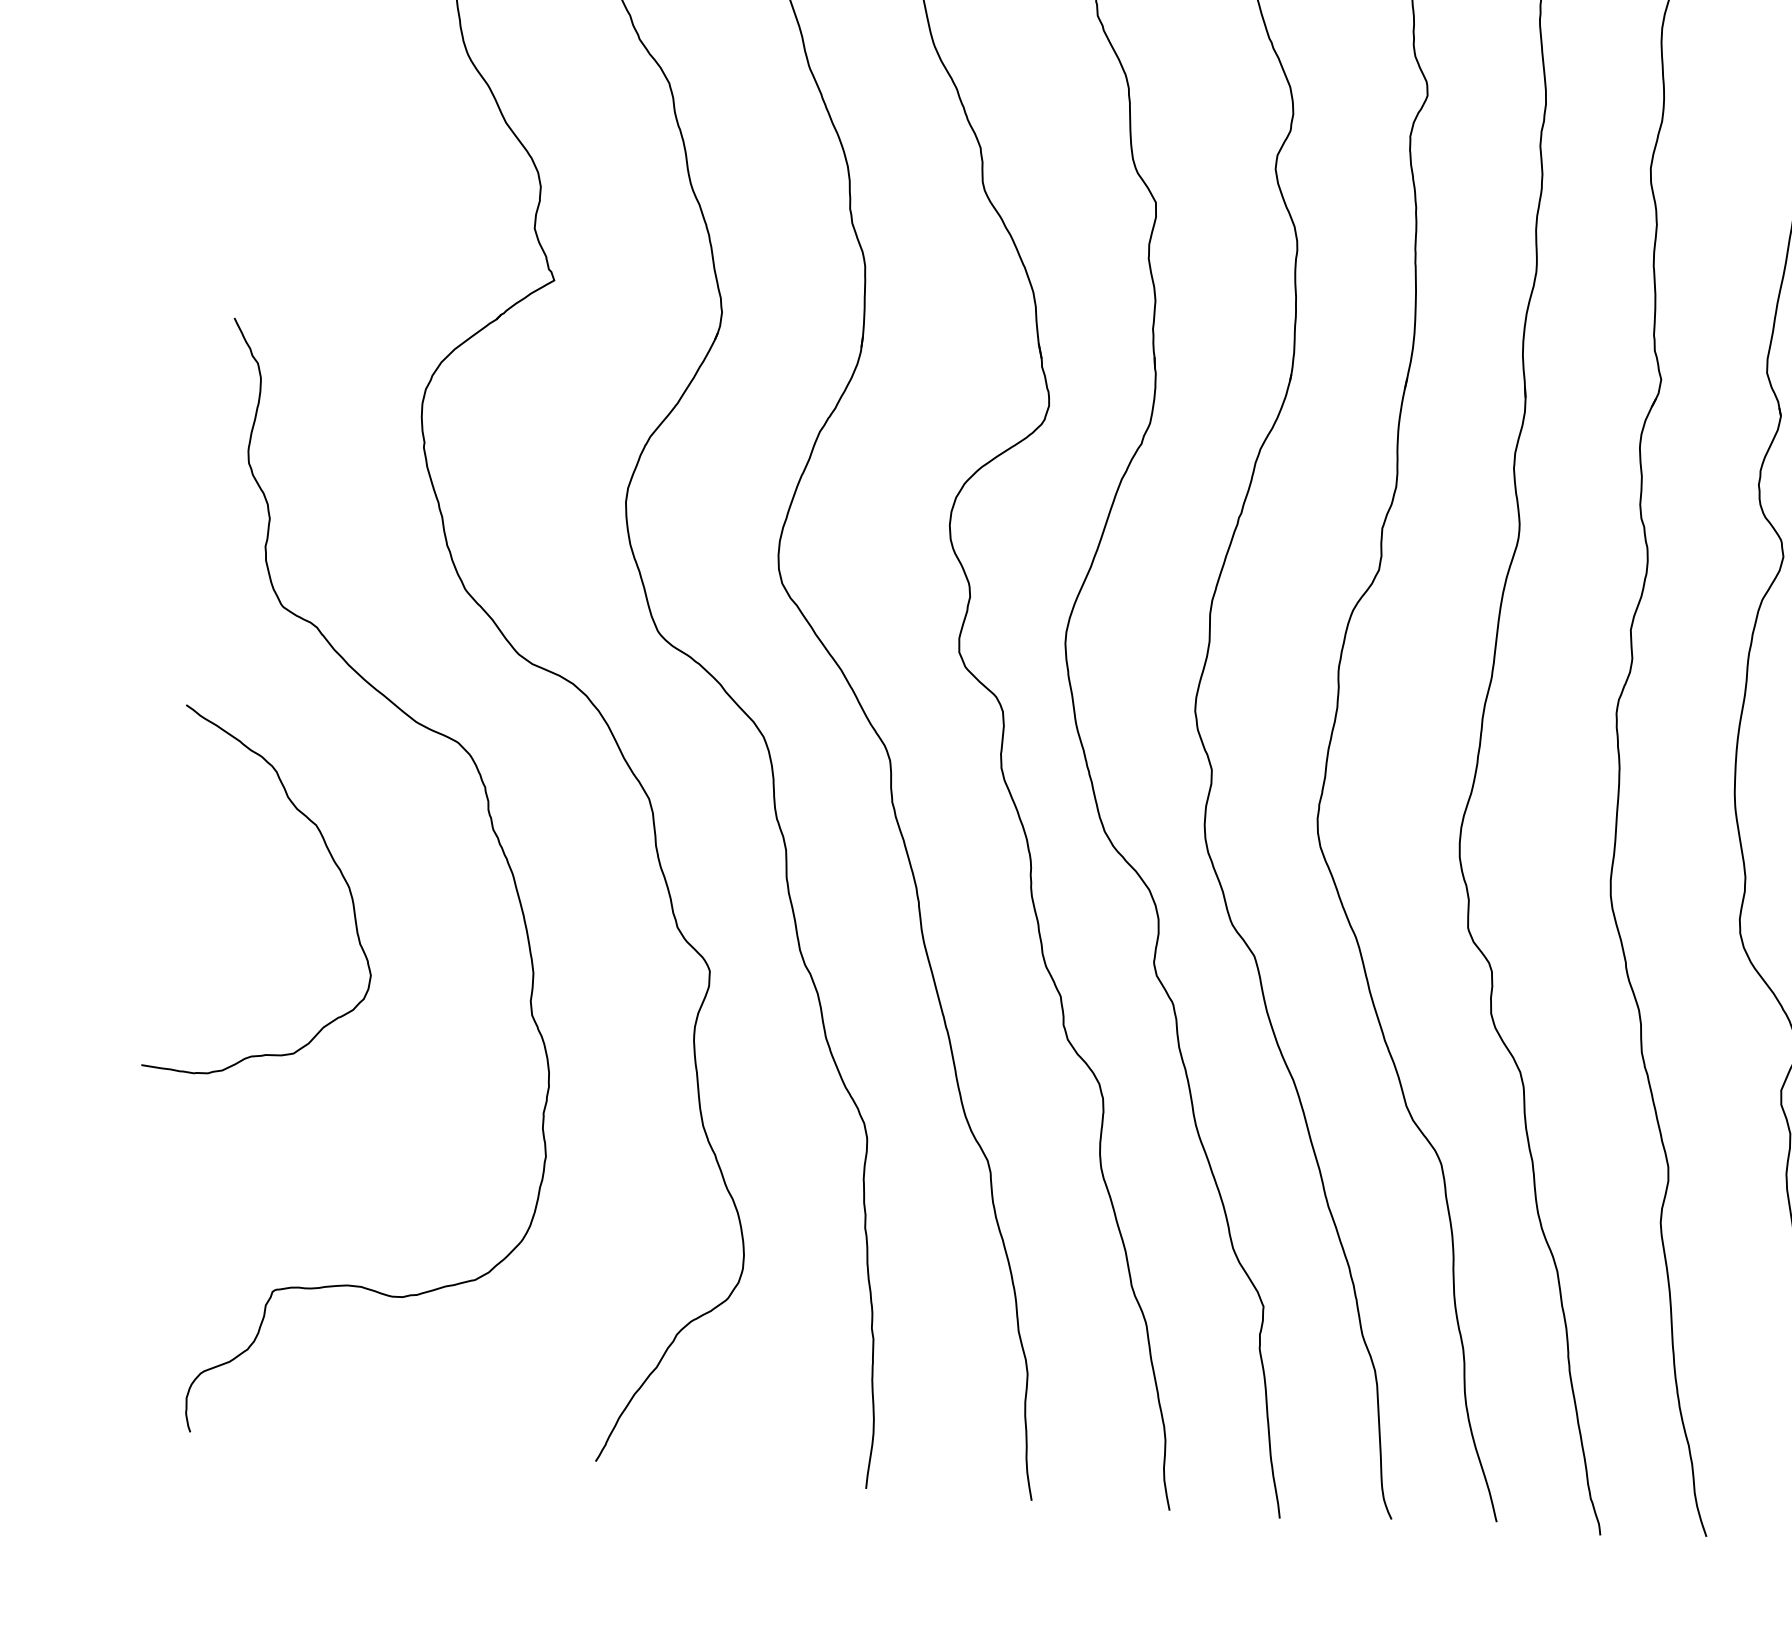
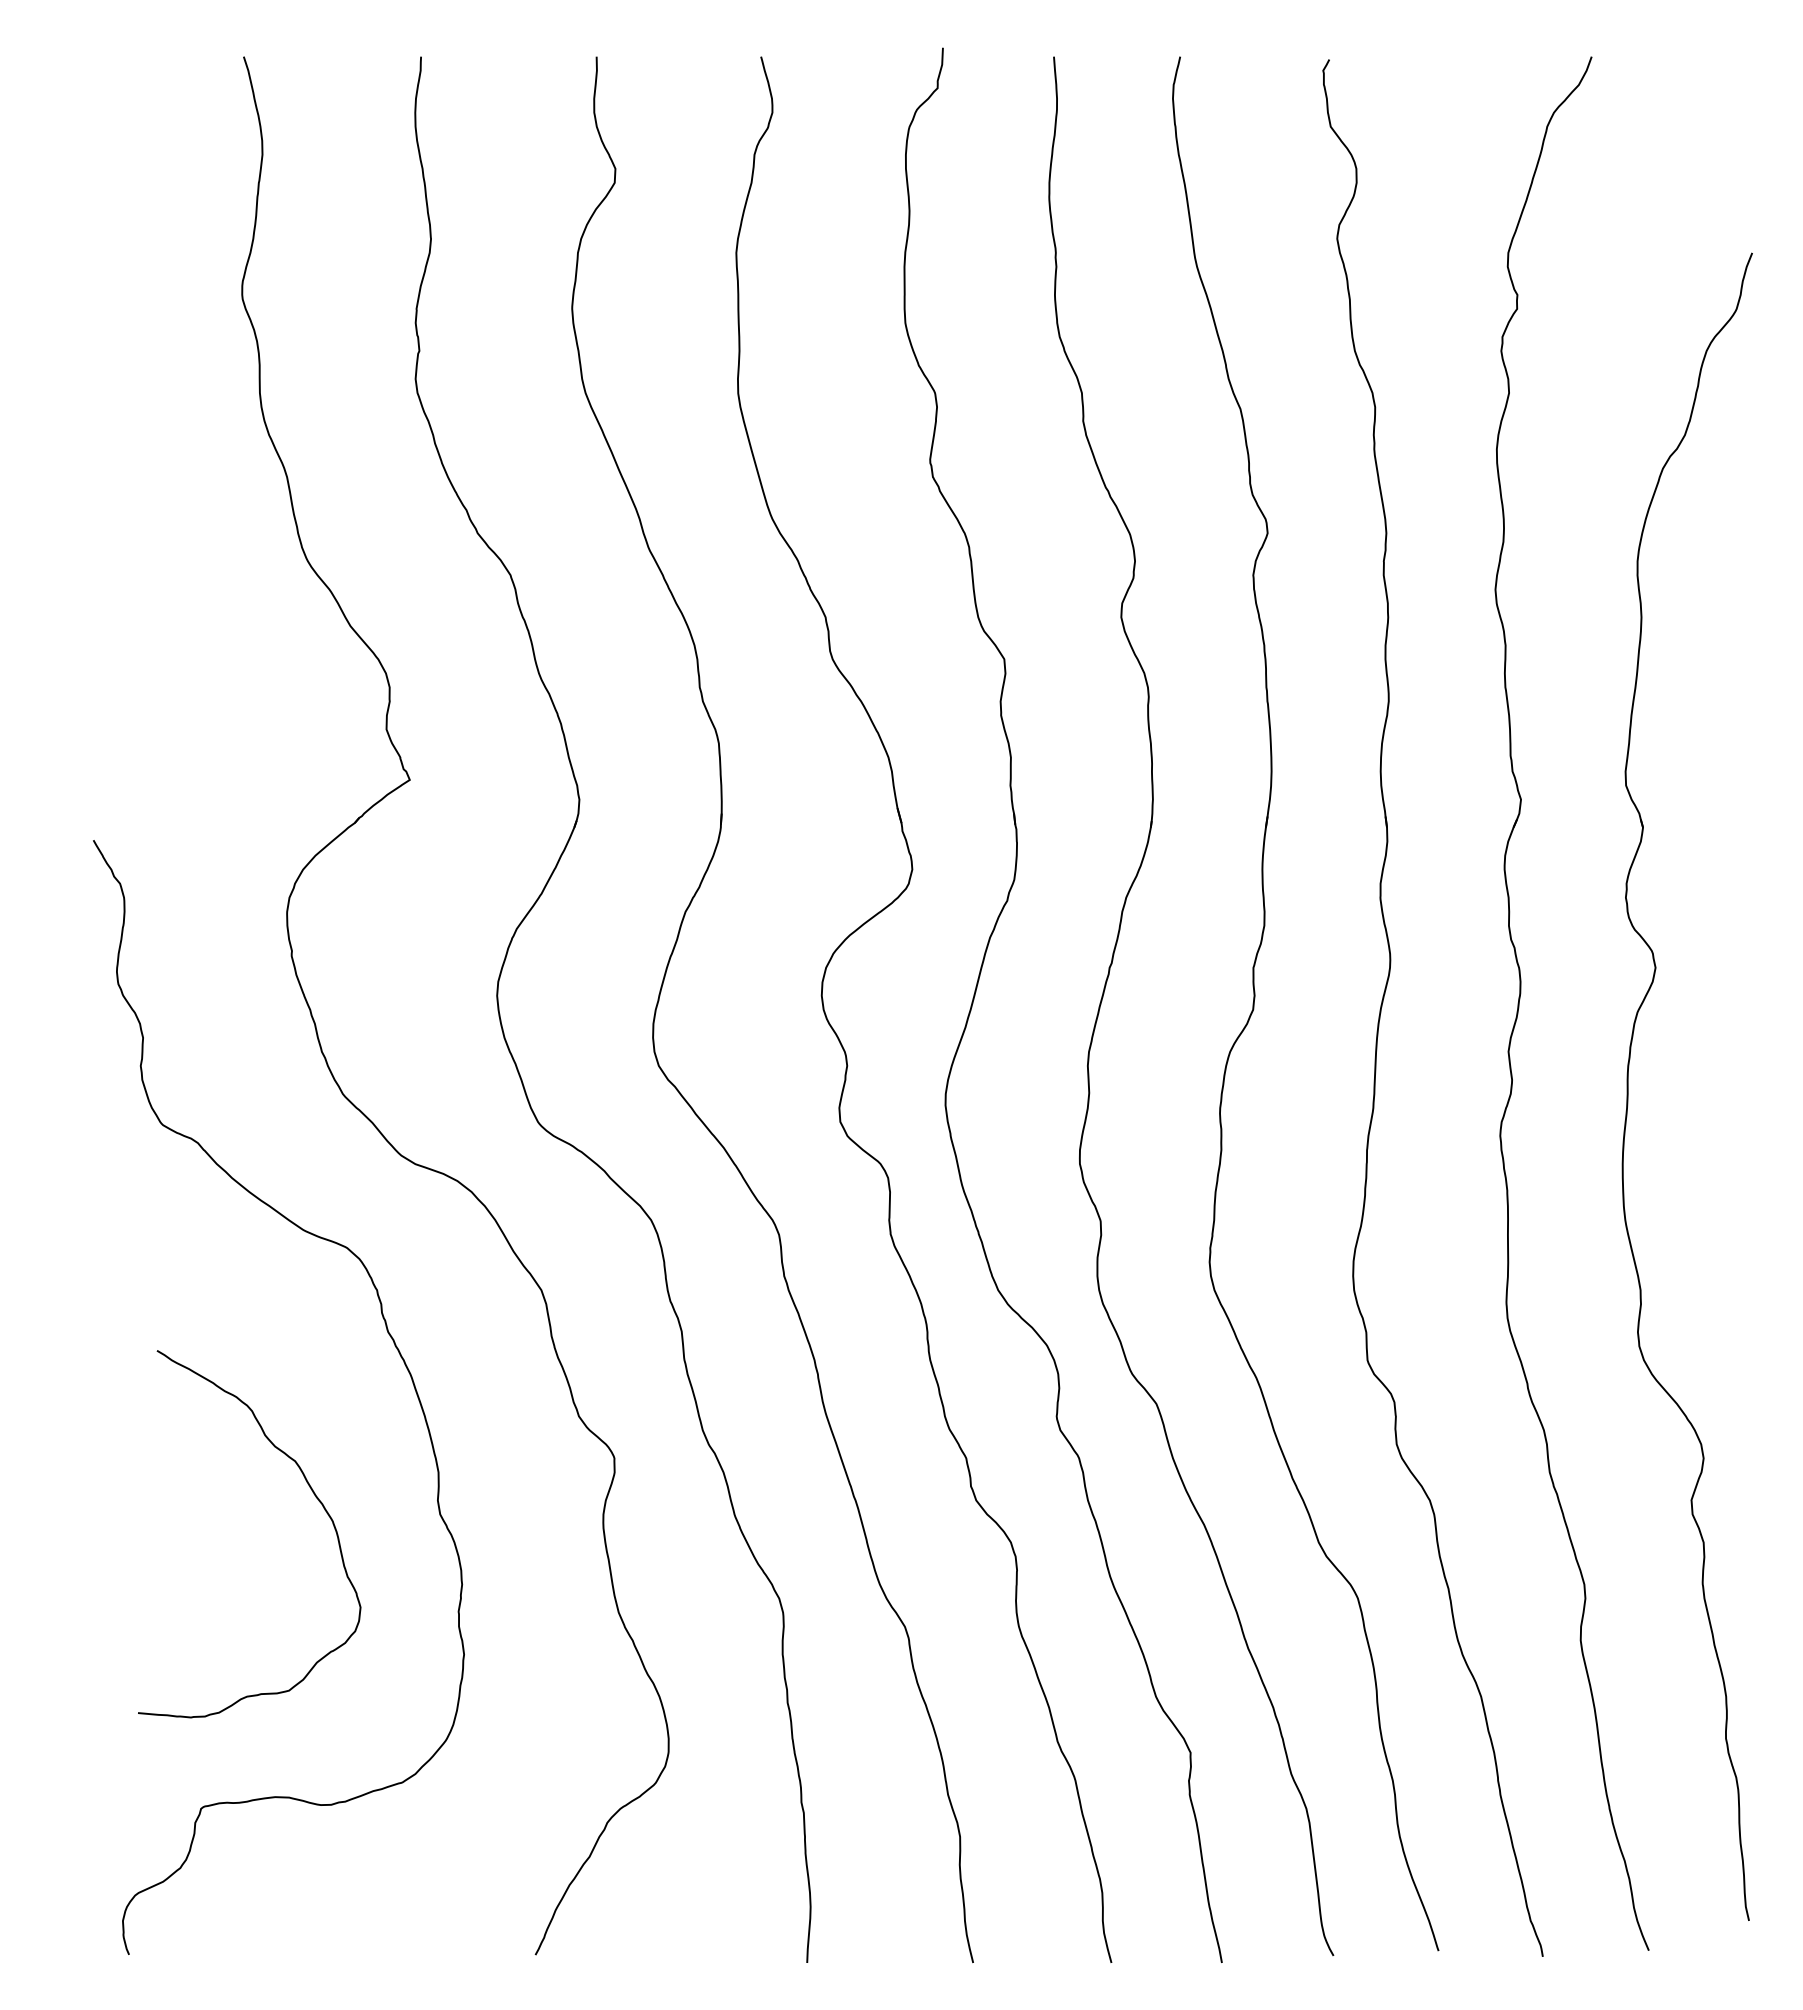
curve: (332, 859) -> (313, 1494), moved

